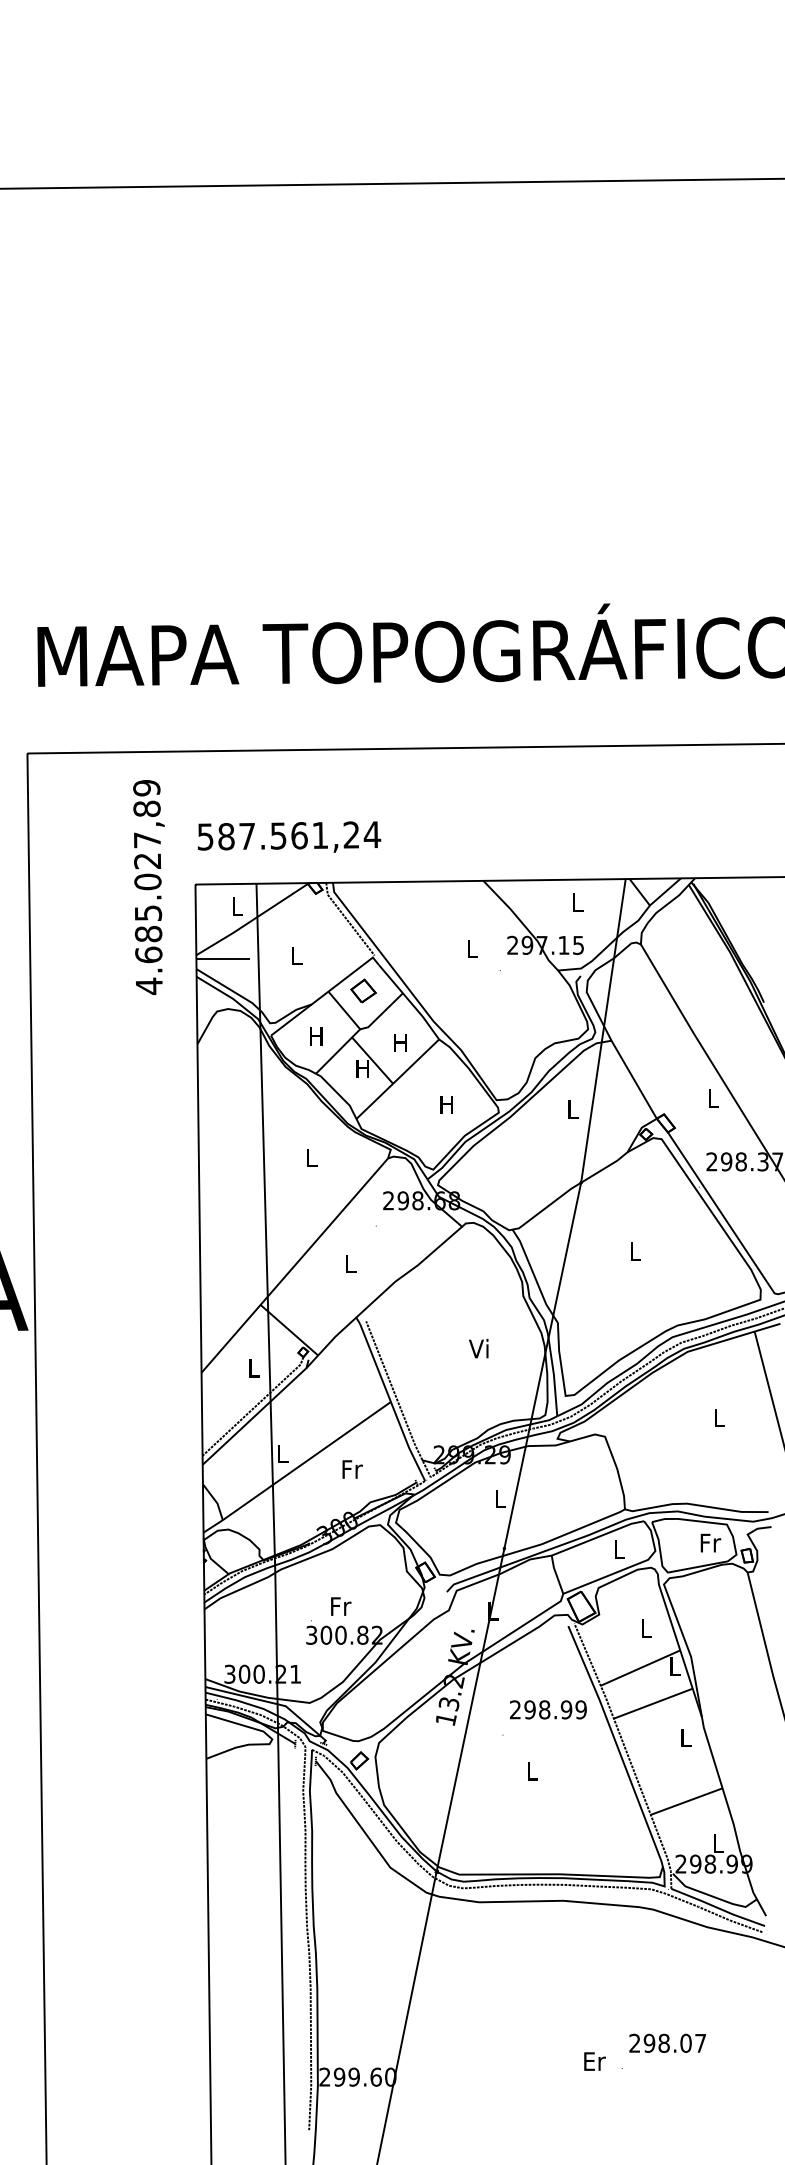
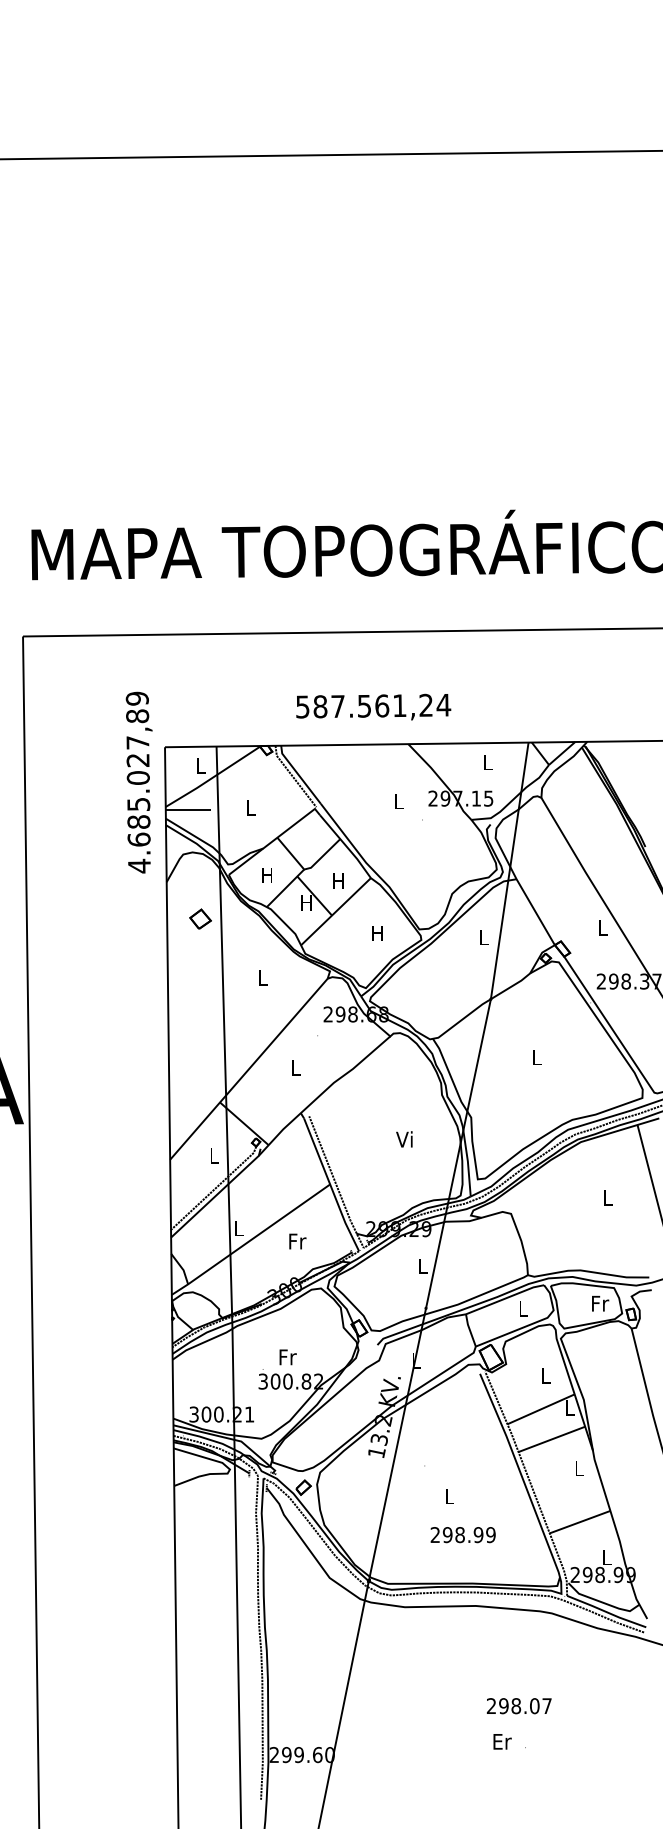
text: (289, 836) -> (373, 706), moved
text: (148, 887) -> (138, 782), moved
part: (363, 990) -> (200, 918), moved
text: (548, 1709) -> (463, 1534), moved
text: (667, 2042) -> (519, 1705), moved

